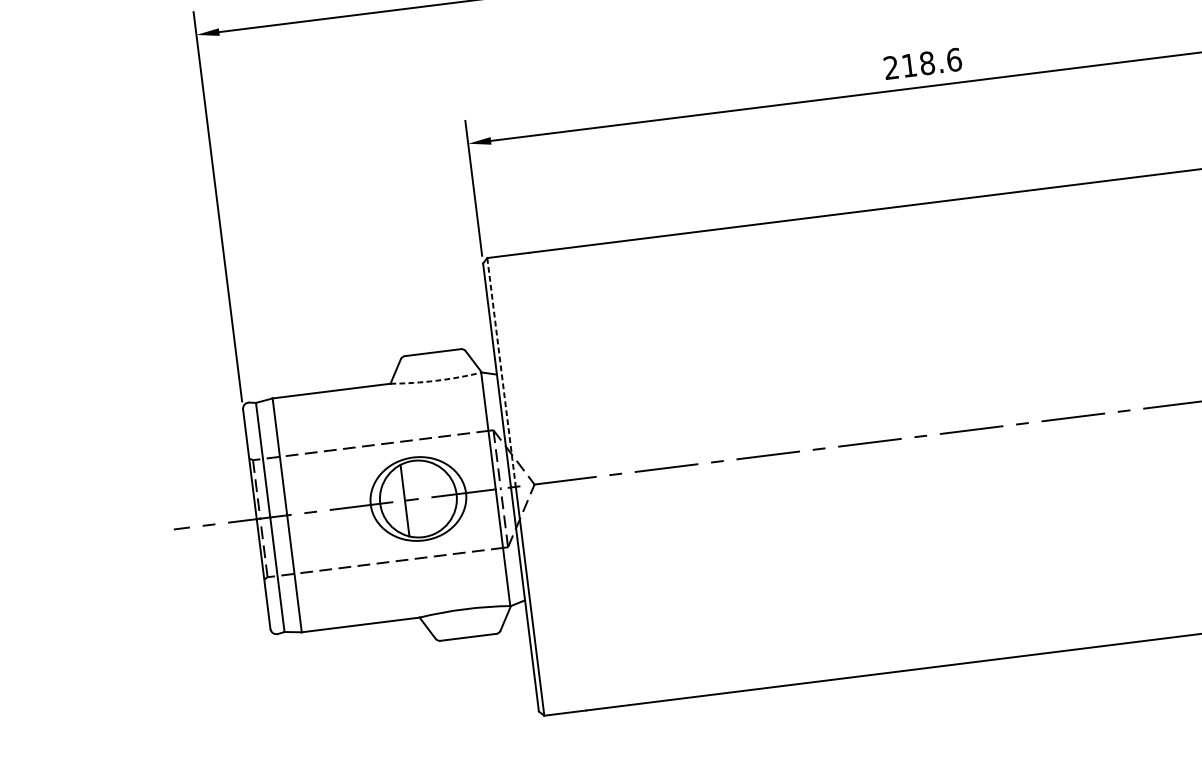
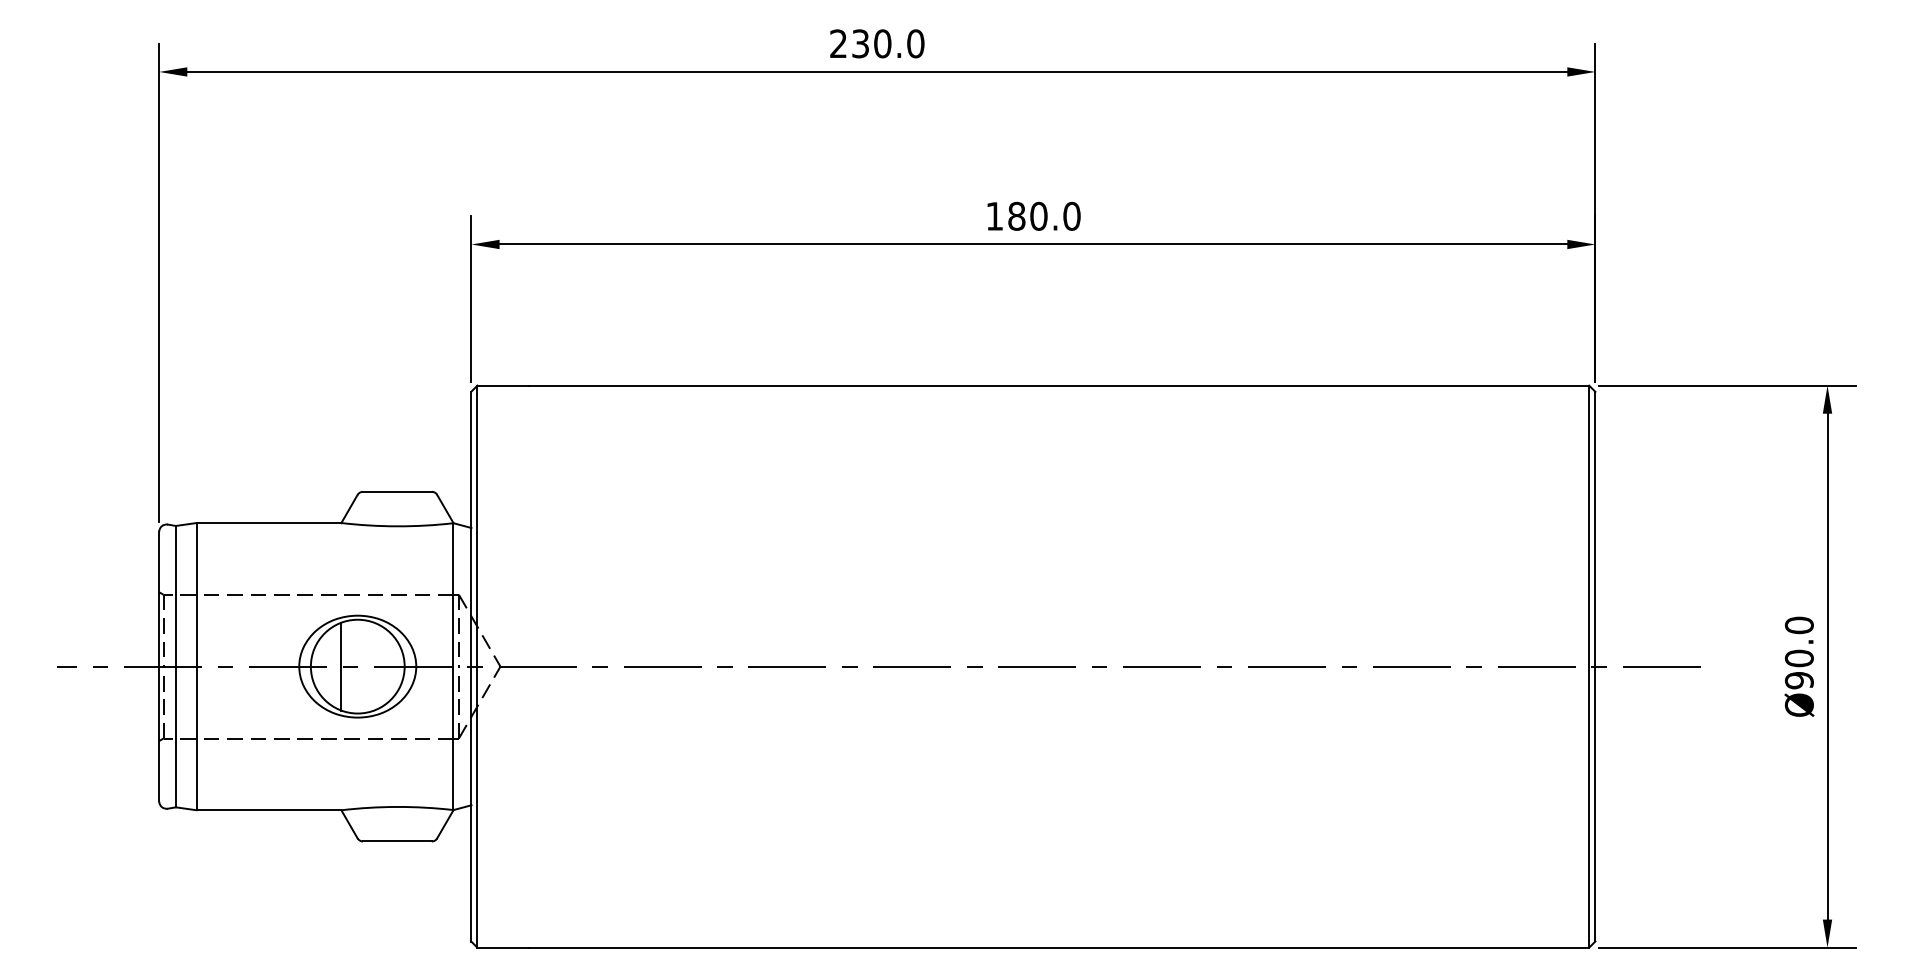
text: (922, 63) -> (1033, 215), 218.6 -> 180.0
line: (501, 372) -> (477, 526), dashed -> solid
arc: (436, 380) -> (397, 526), dashed -> solid

